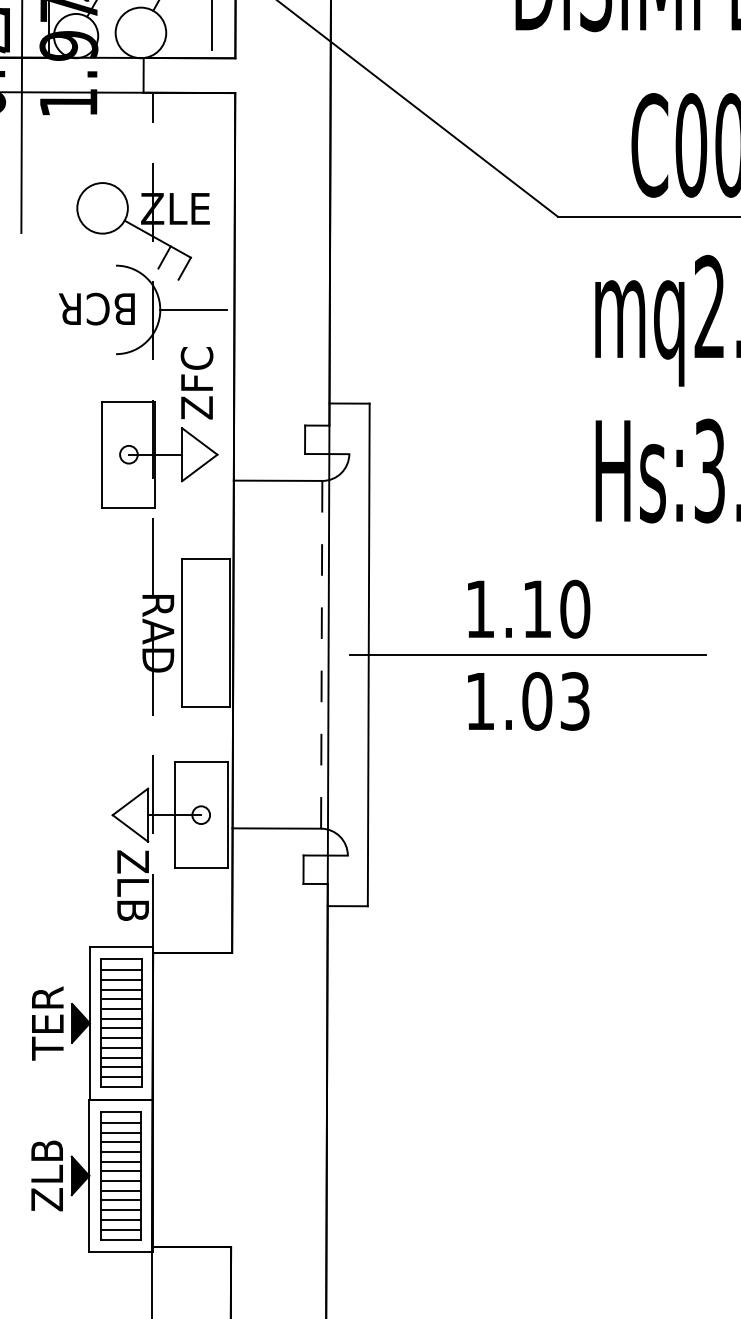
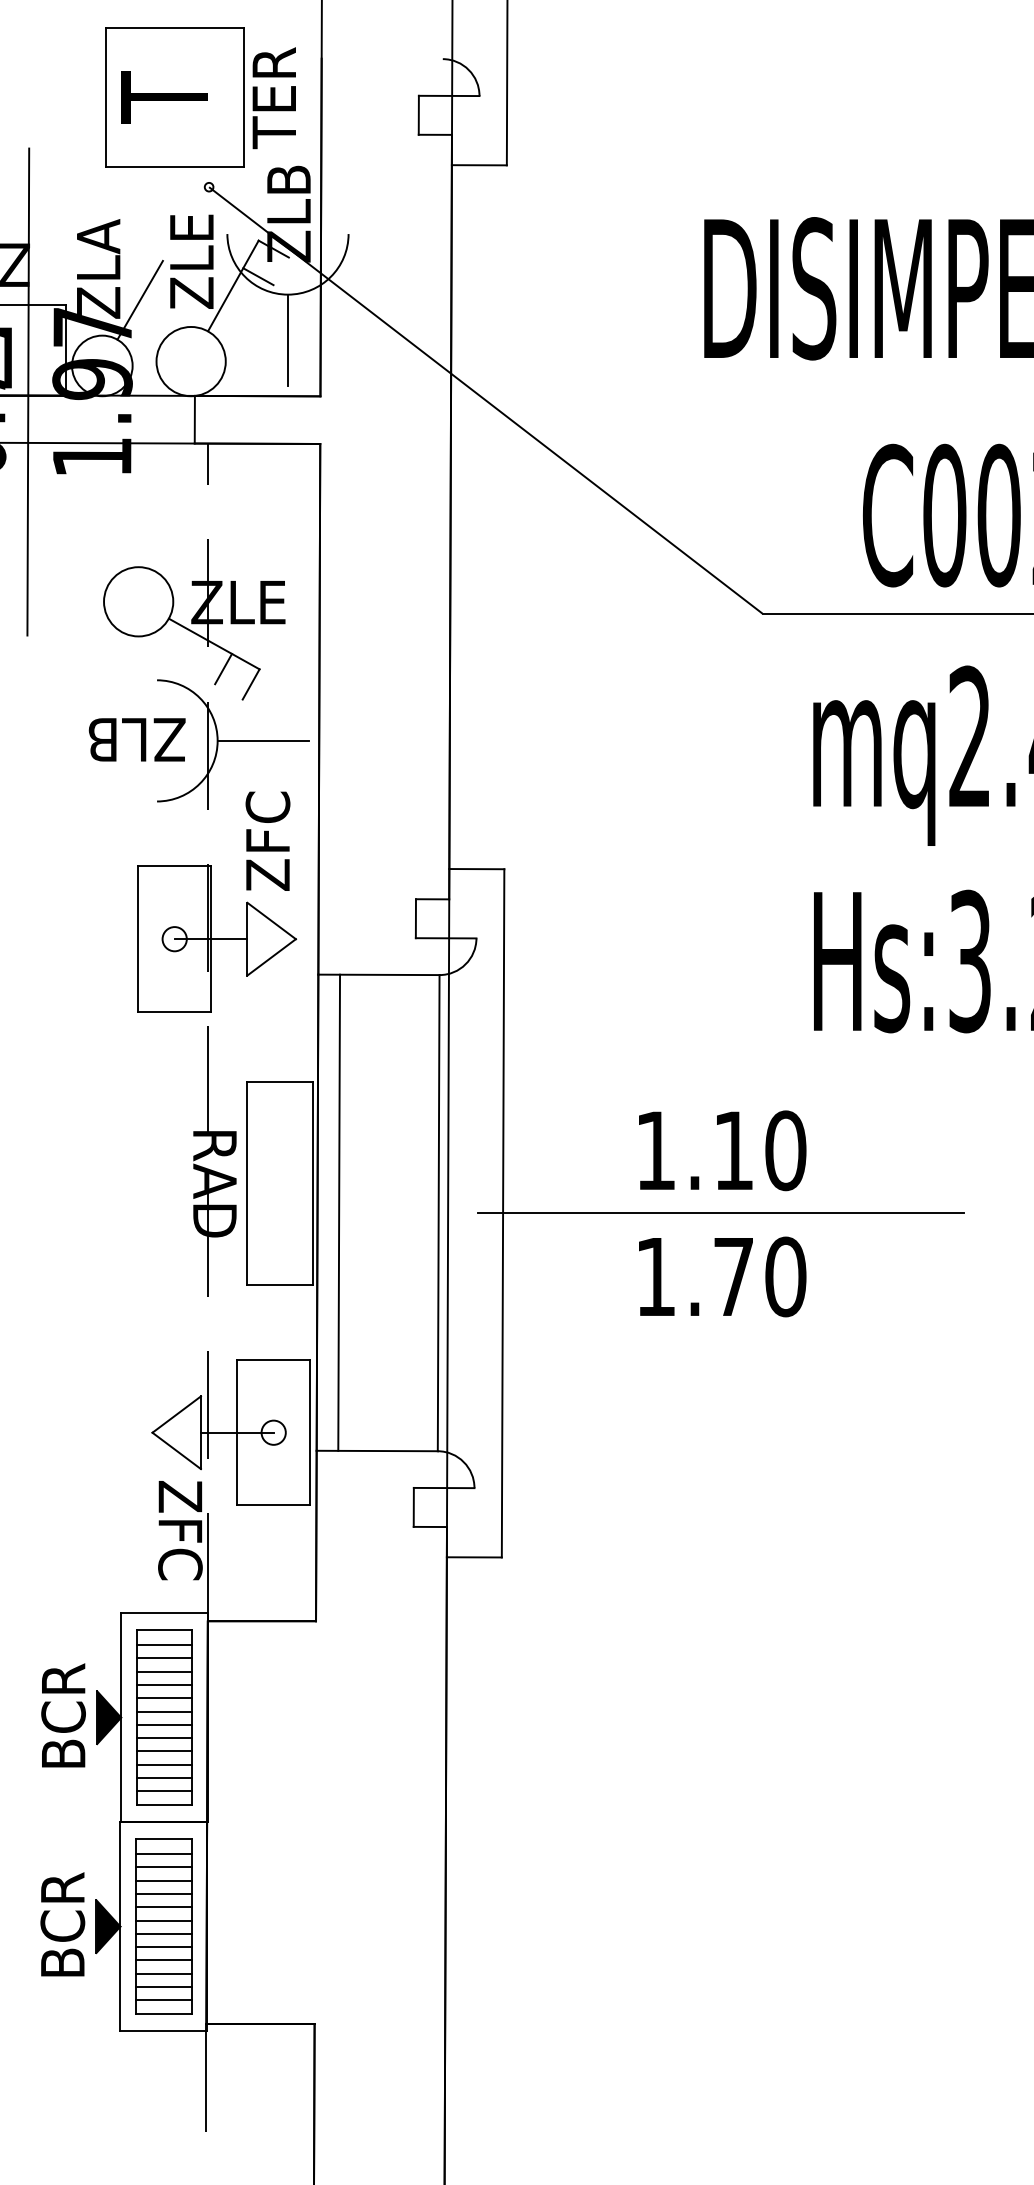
text: (97, 308) -> (131, 739), BCR -> ZLB
line: (249, 654) -> (339, 1212), added
line: (321, 655) -> (438, 1213), dashed -> solid
text: (556, 701) -> (759, 1276), 1.03 -> 1.70
text: (133, 902) -> (180, 1552), ZLB -> ZFC
text: (47, 1021) -> (63, 1715), TER -> BCR
text: (46, 1174) -> (62, 1924), ZLB -> BCR

